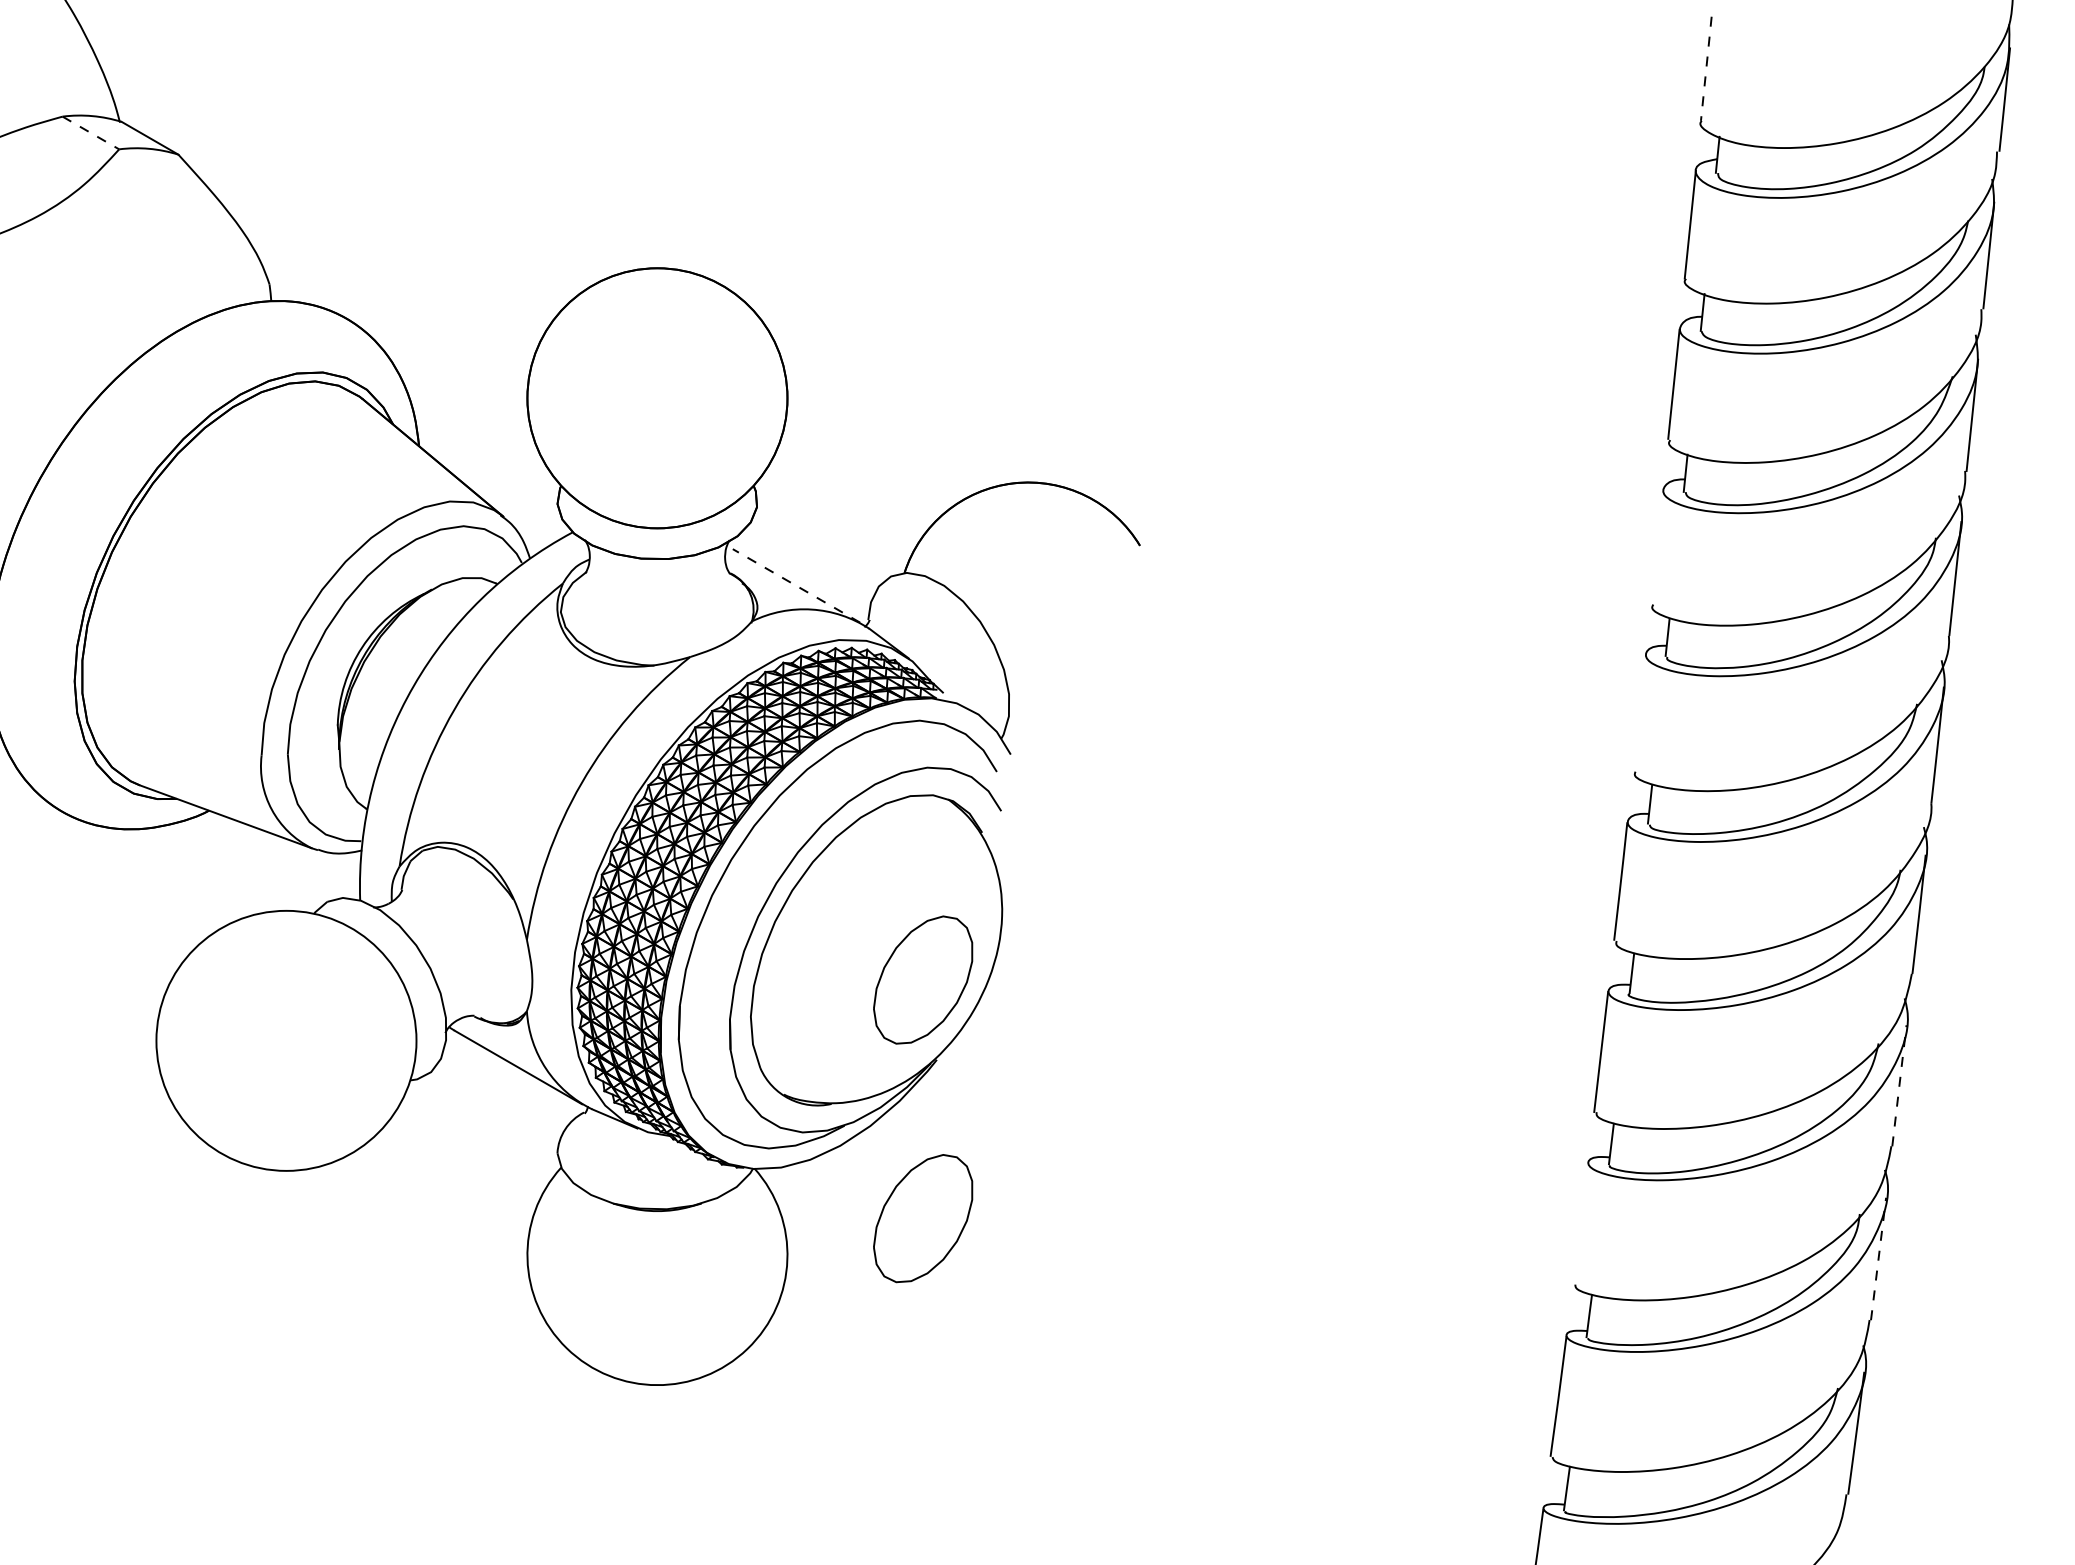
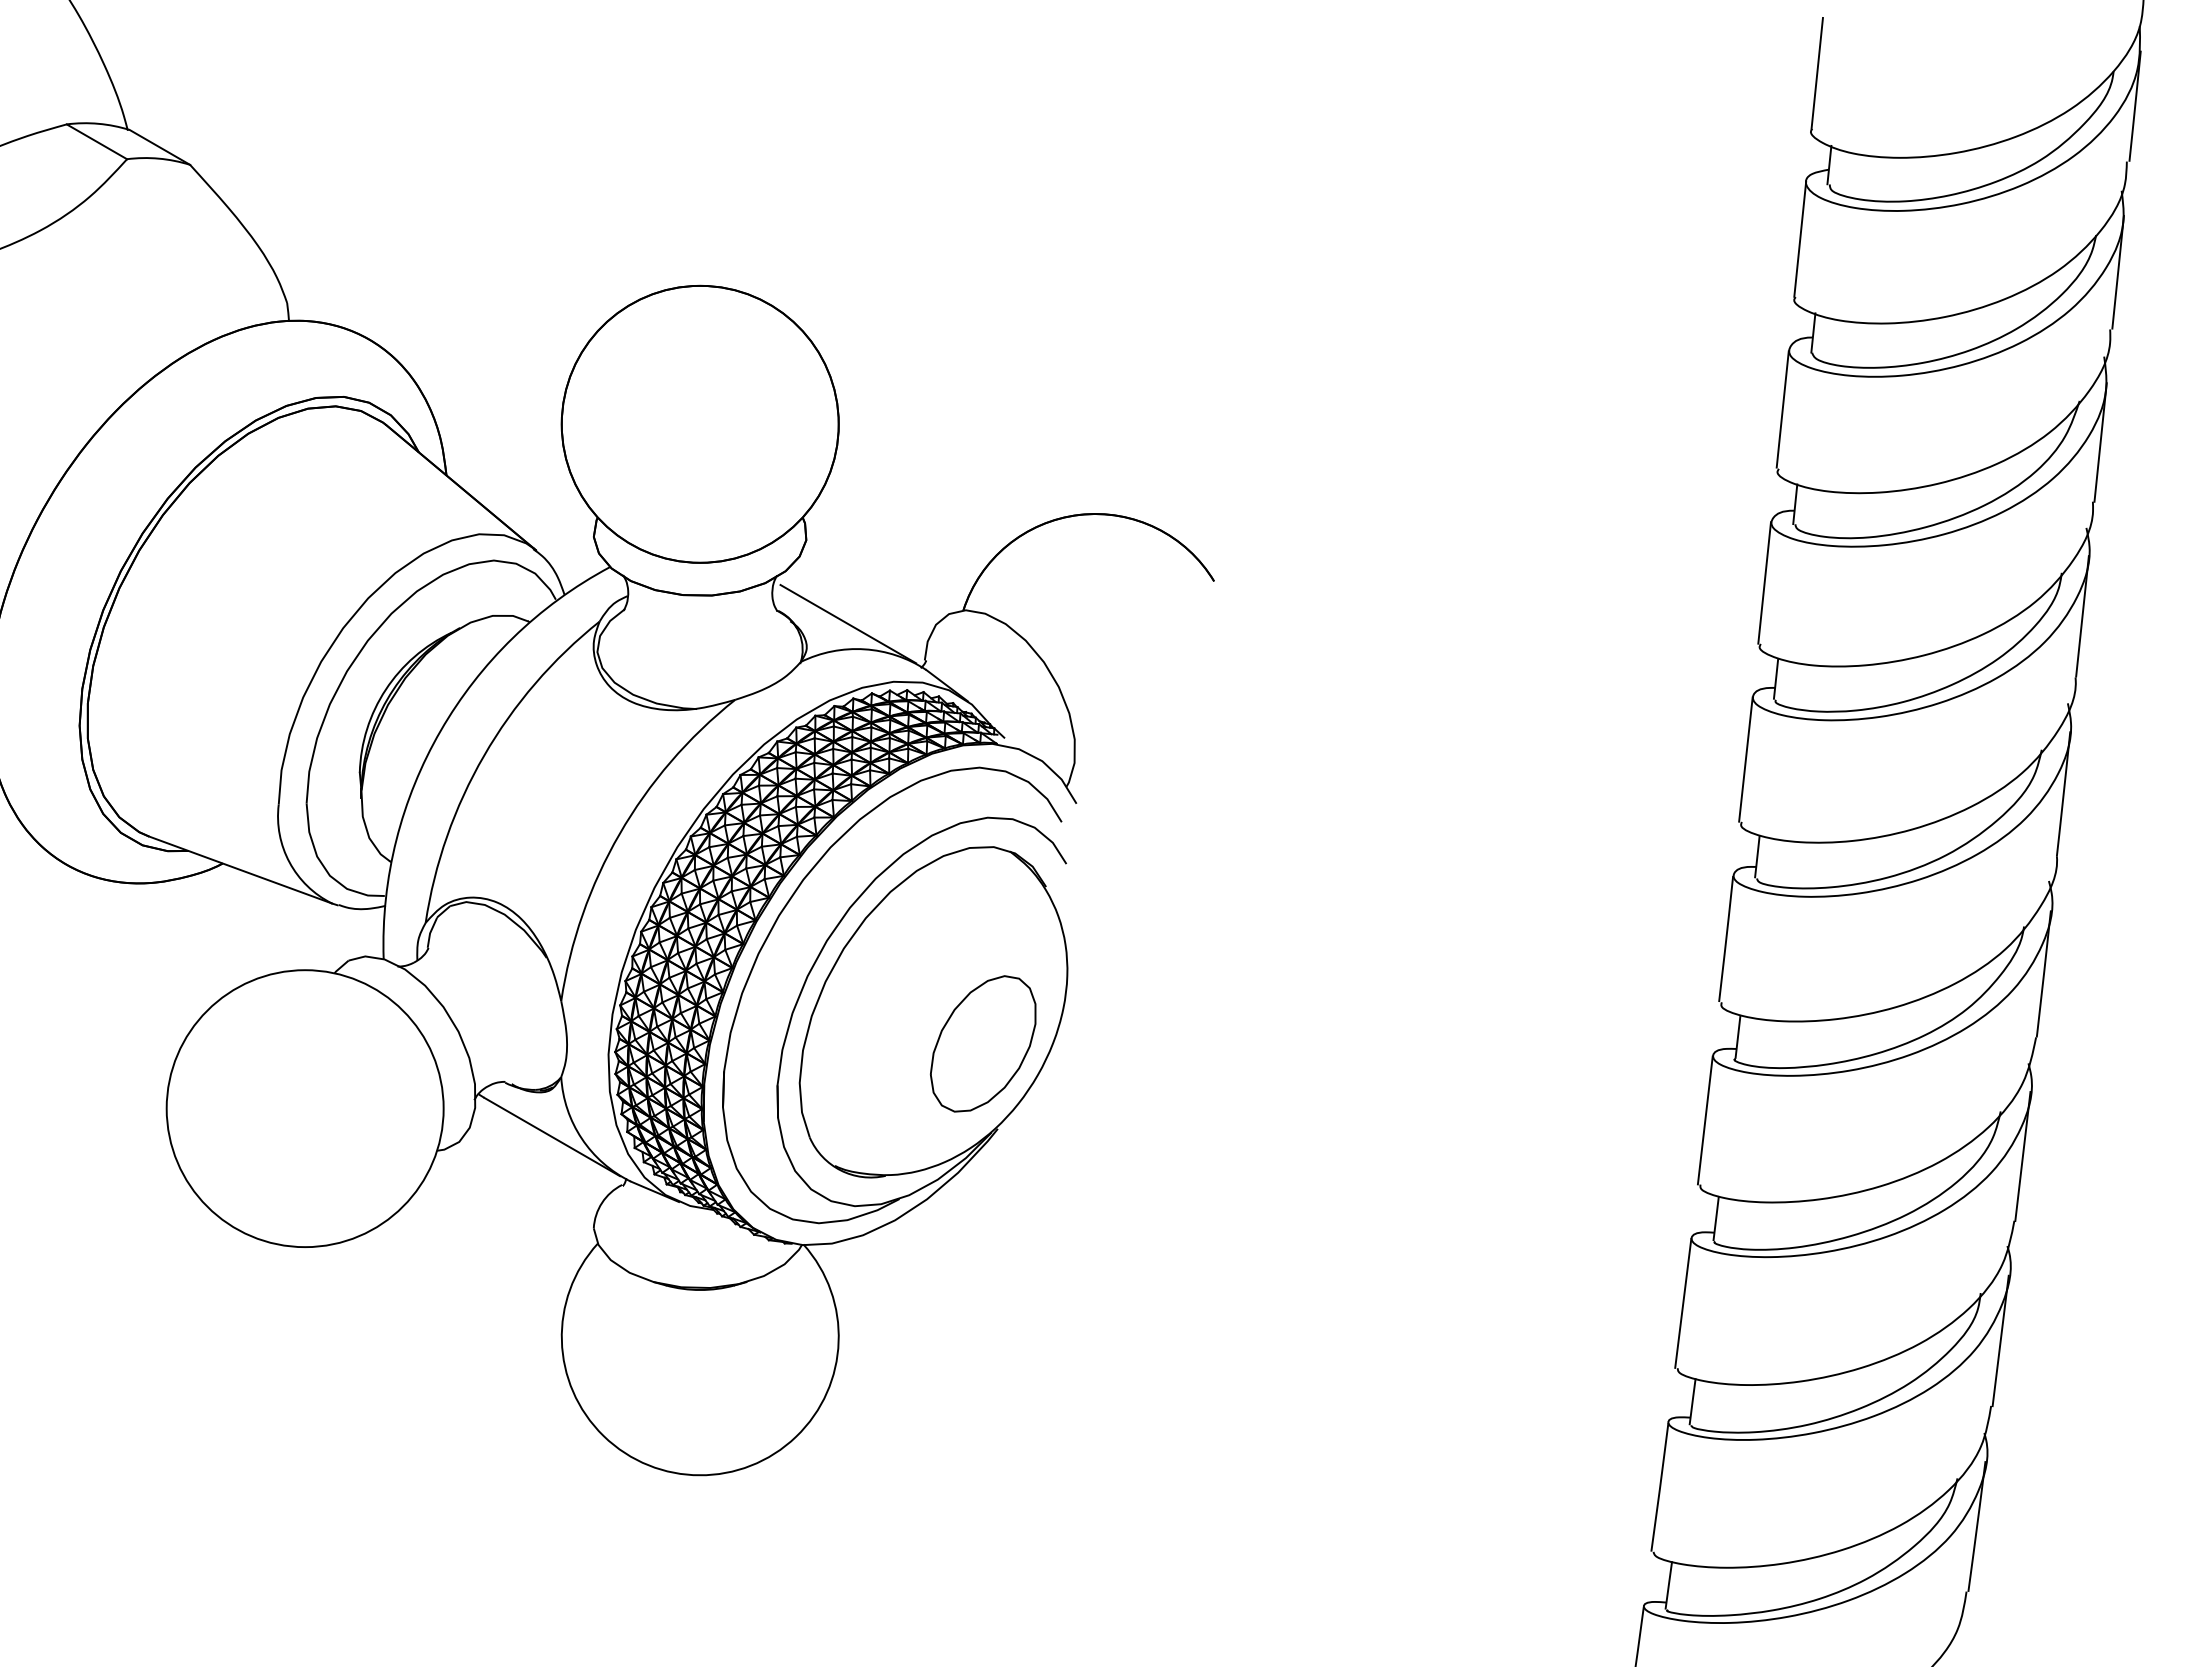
line: (1706, 68) -> (1817, 73), dashed -> solid
line: (90, 132) -> (96, 141), dashed -> solid
line: (1656, 546) -> (1764, 582), added
line: (795, 585) -> (847, 623), dashed -> solid
line: (1638, 713) -> (1745, 759), added
line: (1899, 1085) -> (2022, 1156), dashed -> solid
part: (923, 1218) -> (983, 1297), removed
line: (1580, 1223) -> (1683, 1303), added
line: (1878, 1258) -> (2000, 1340), dashed -> solid

